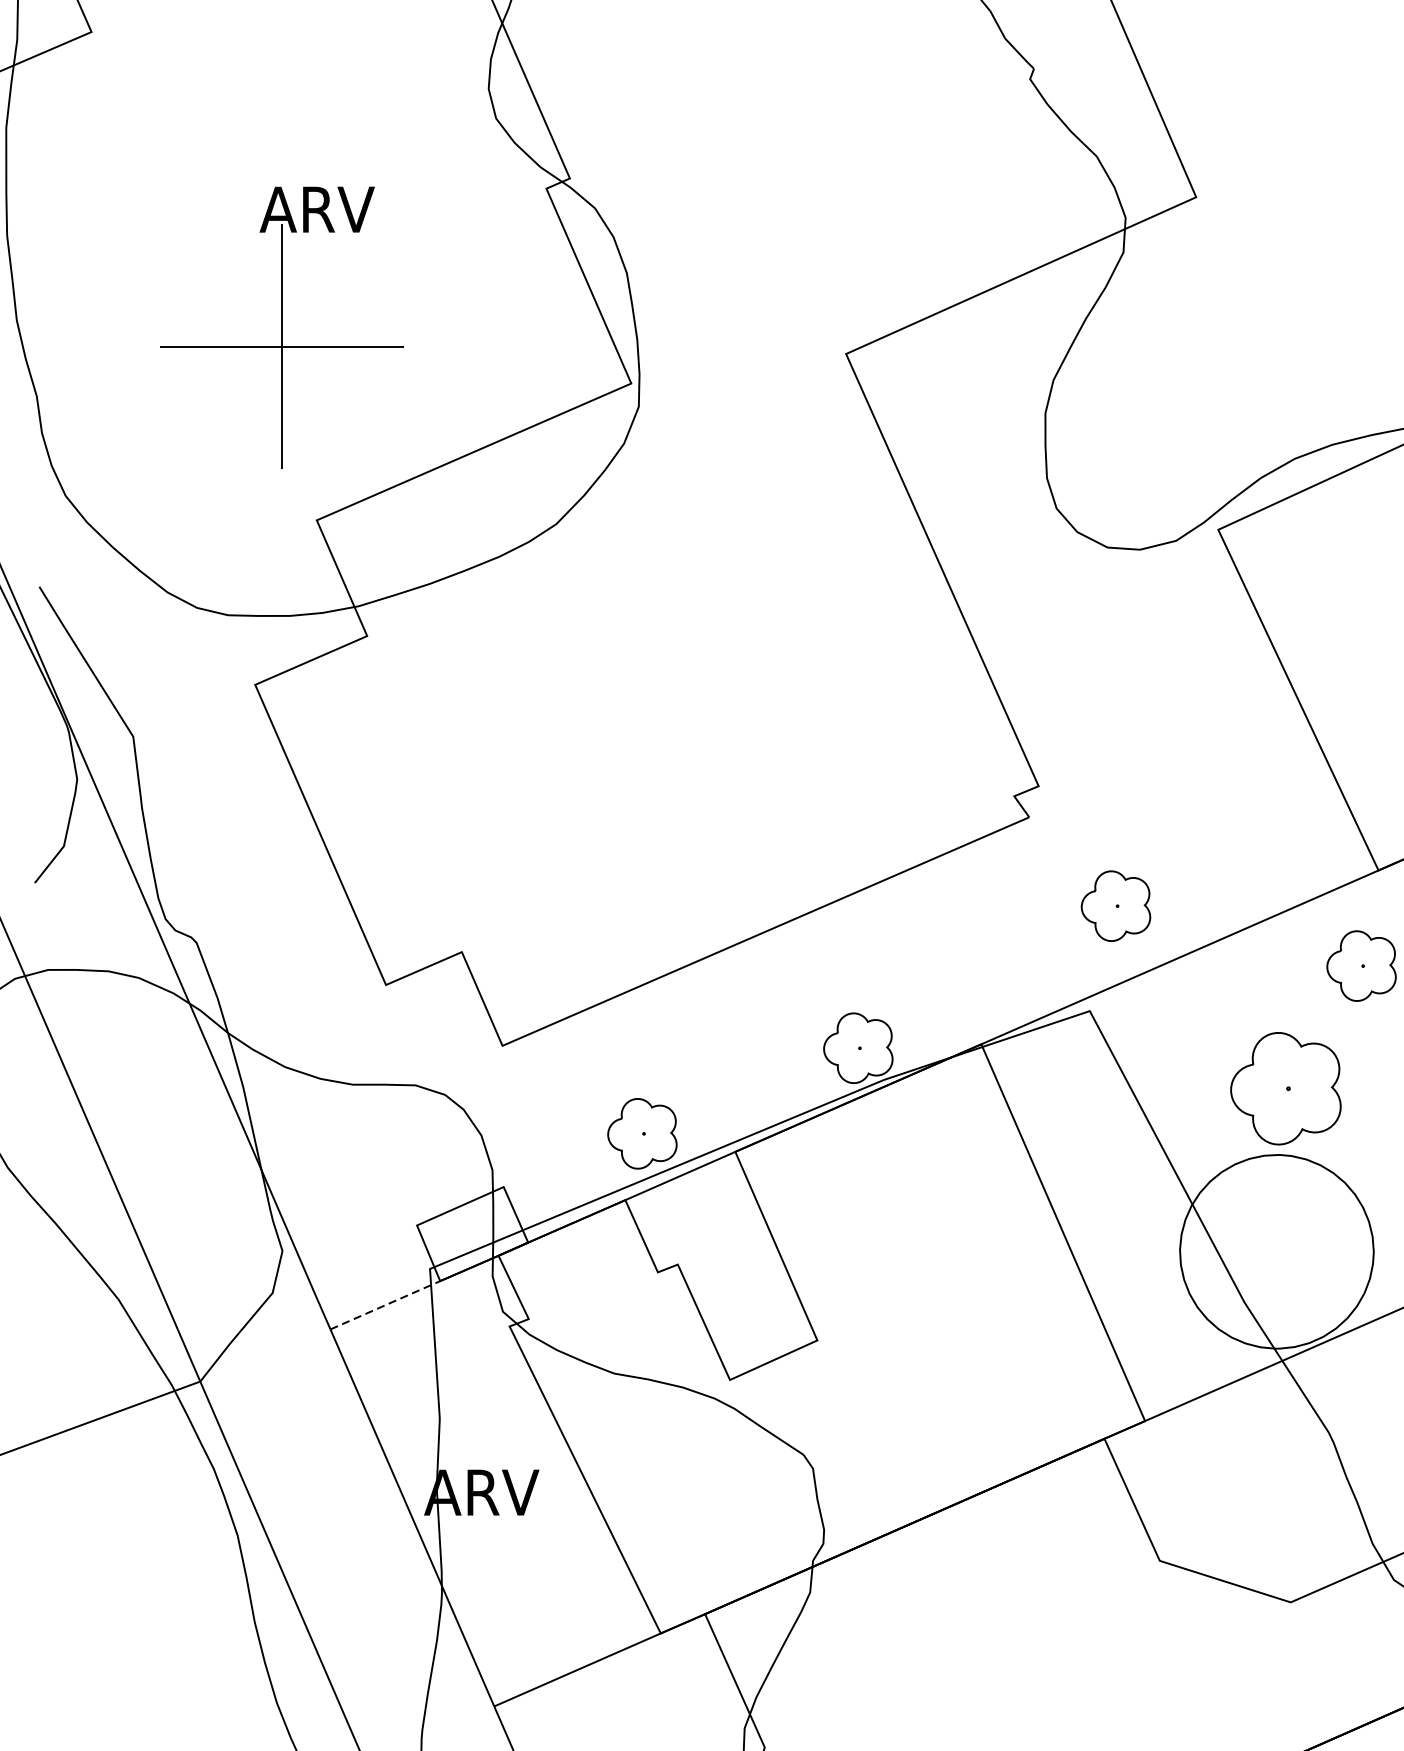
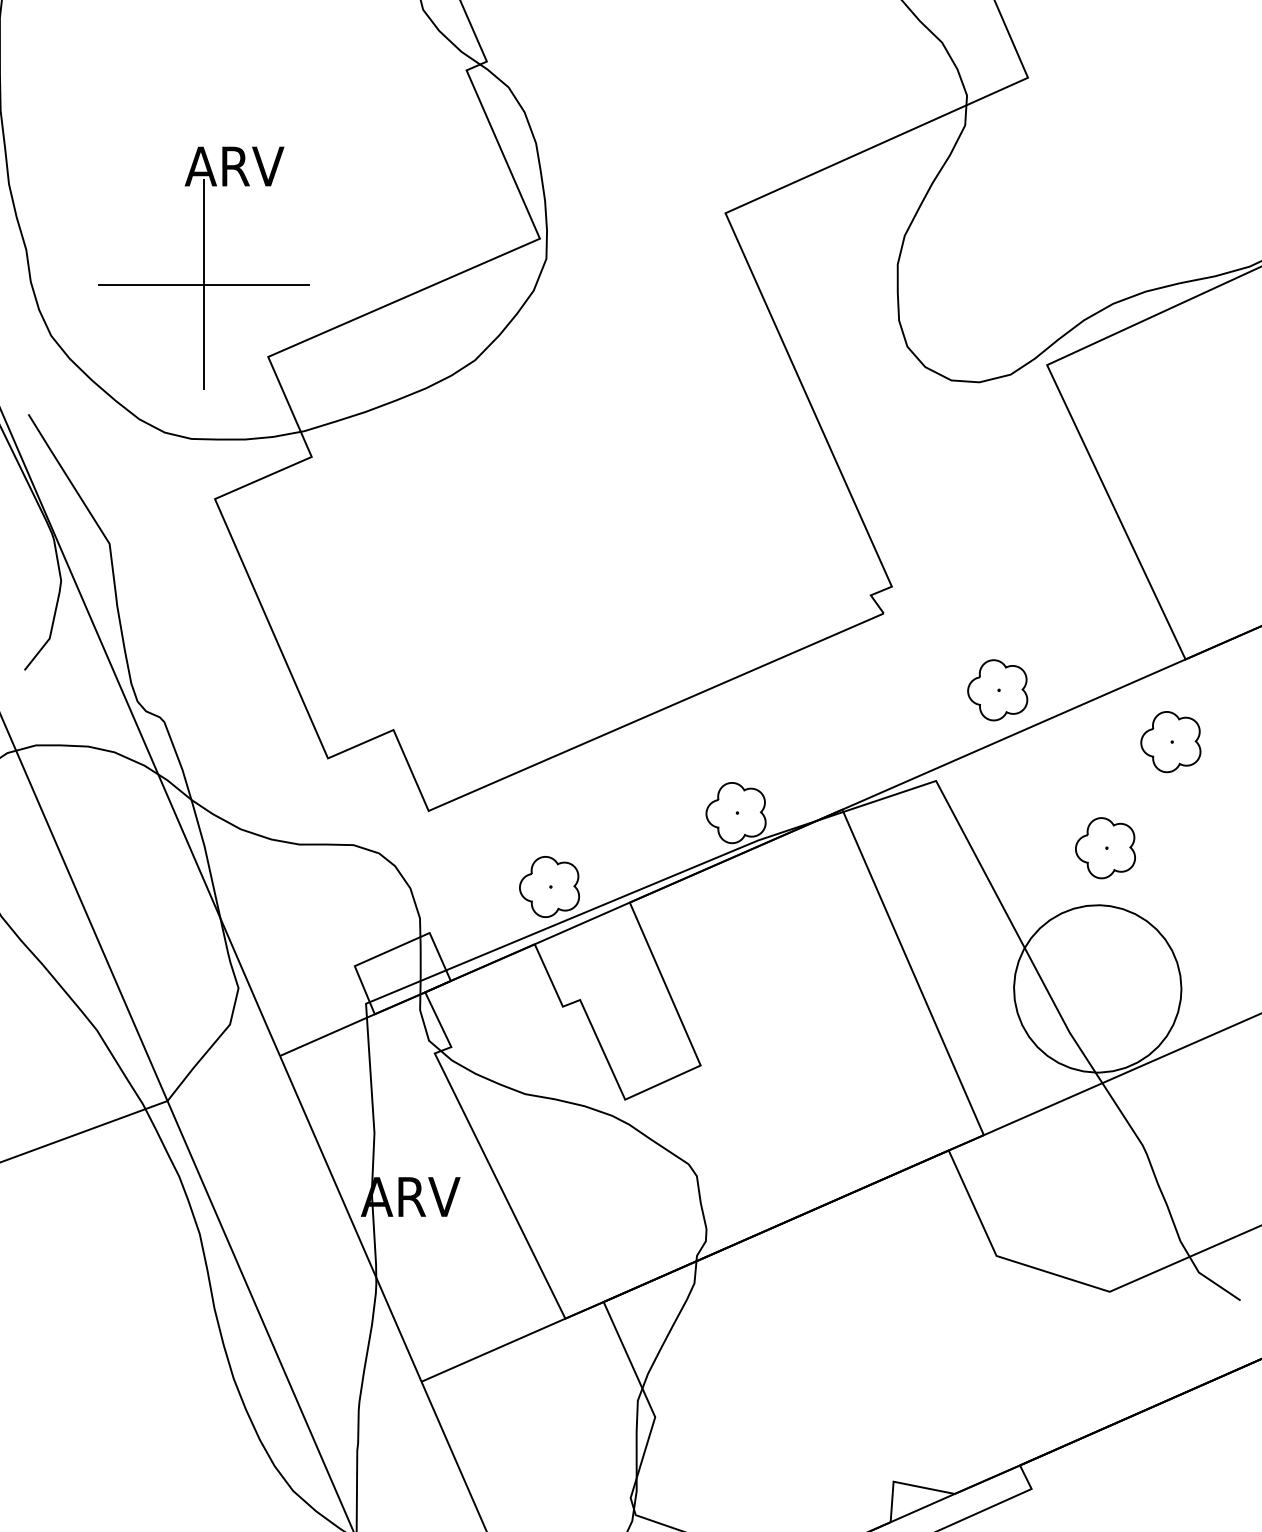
part: (281, 326) -> (203, 267), moved
part: (1115, 906) -> (997, 690), moved
part: (1285, 1089) -> (1105, 848), size x0.62
line: (385, 1305) -> (327, 1035), dashed -> solid

